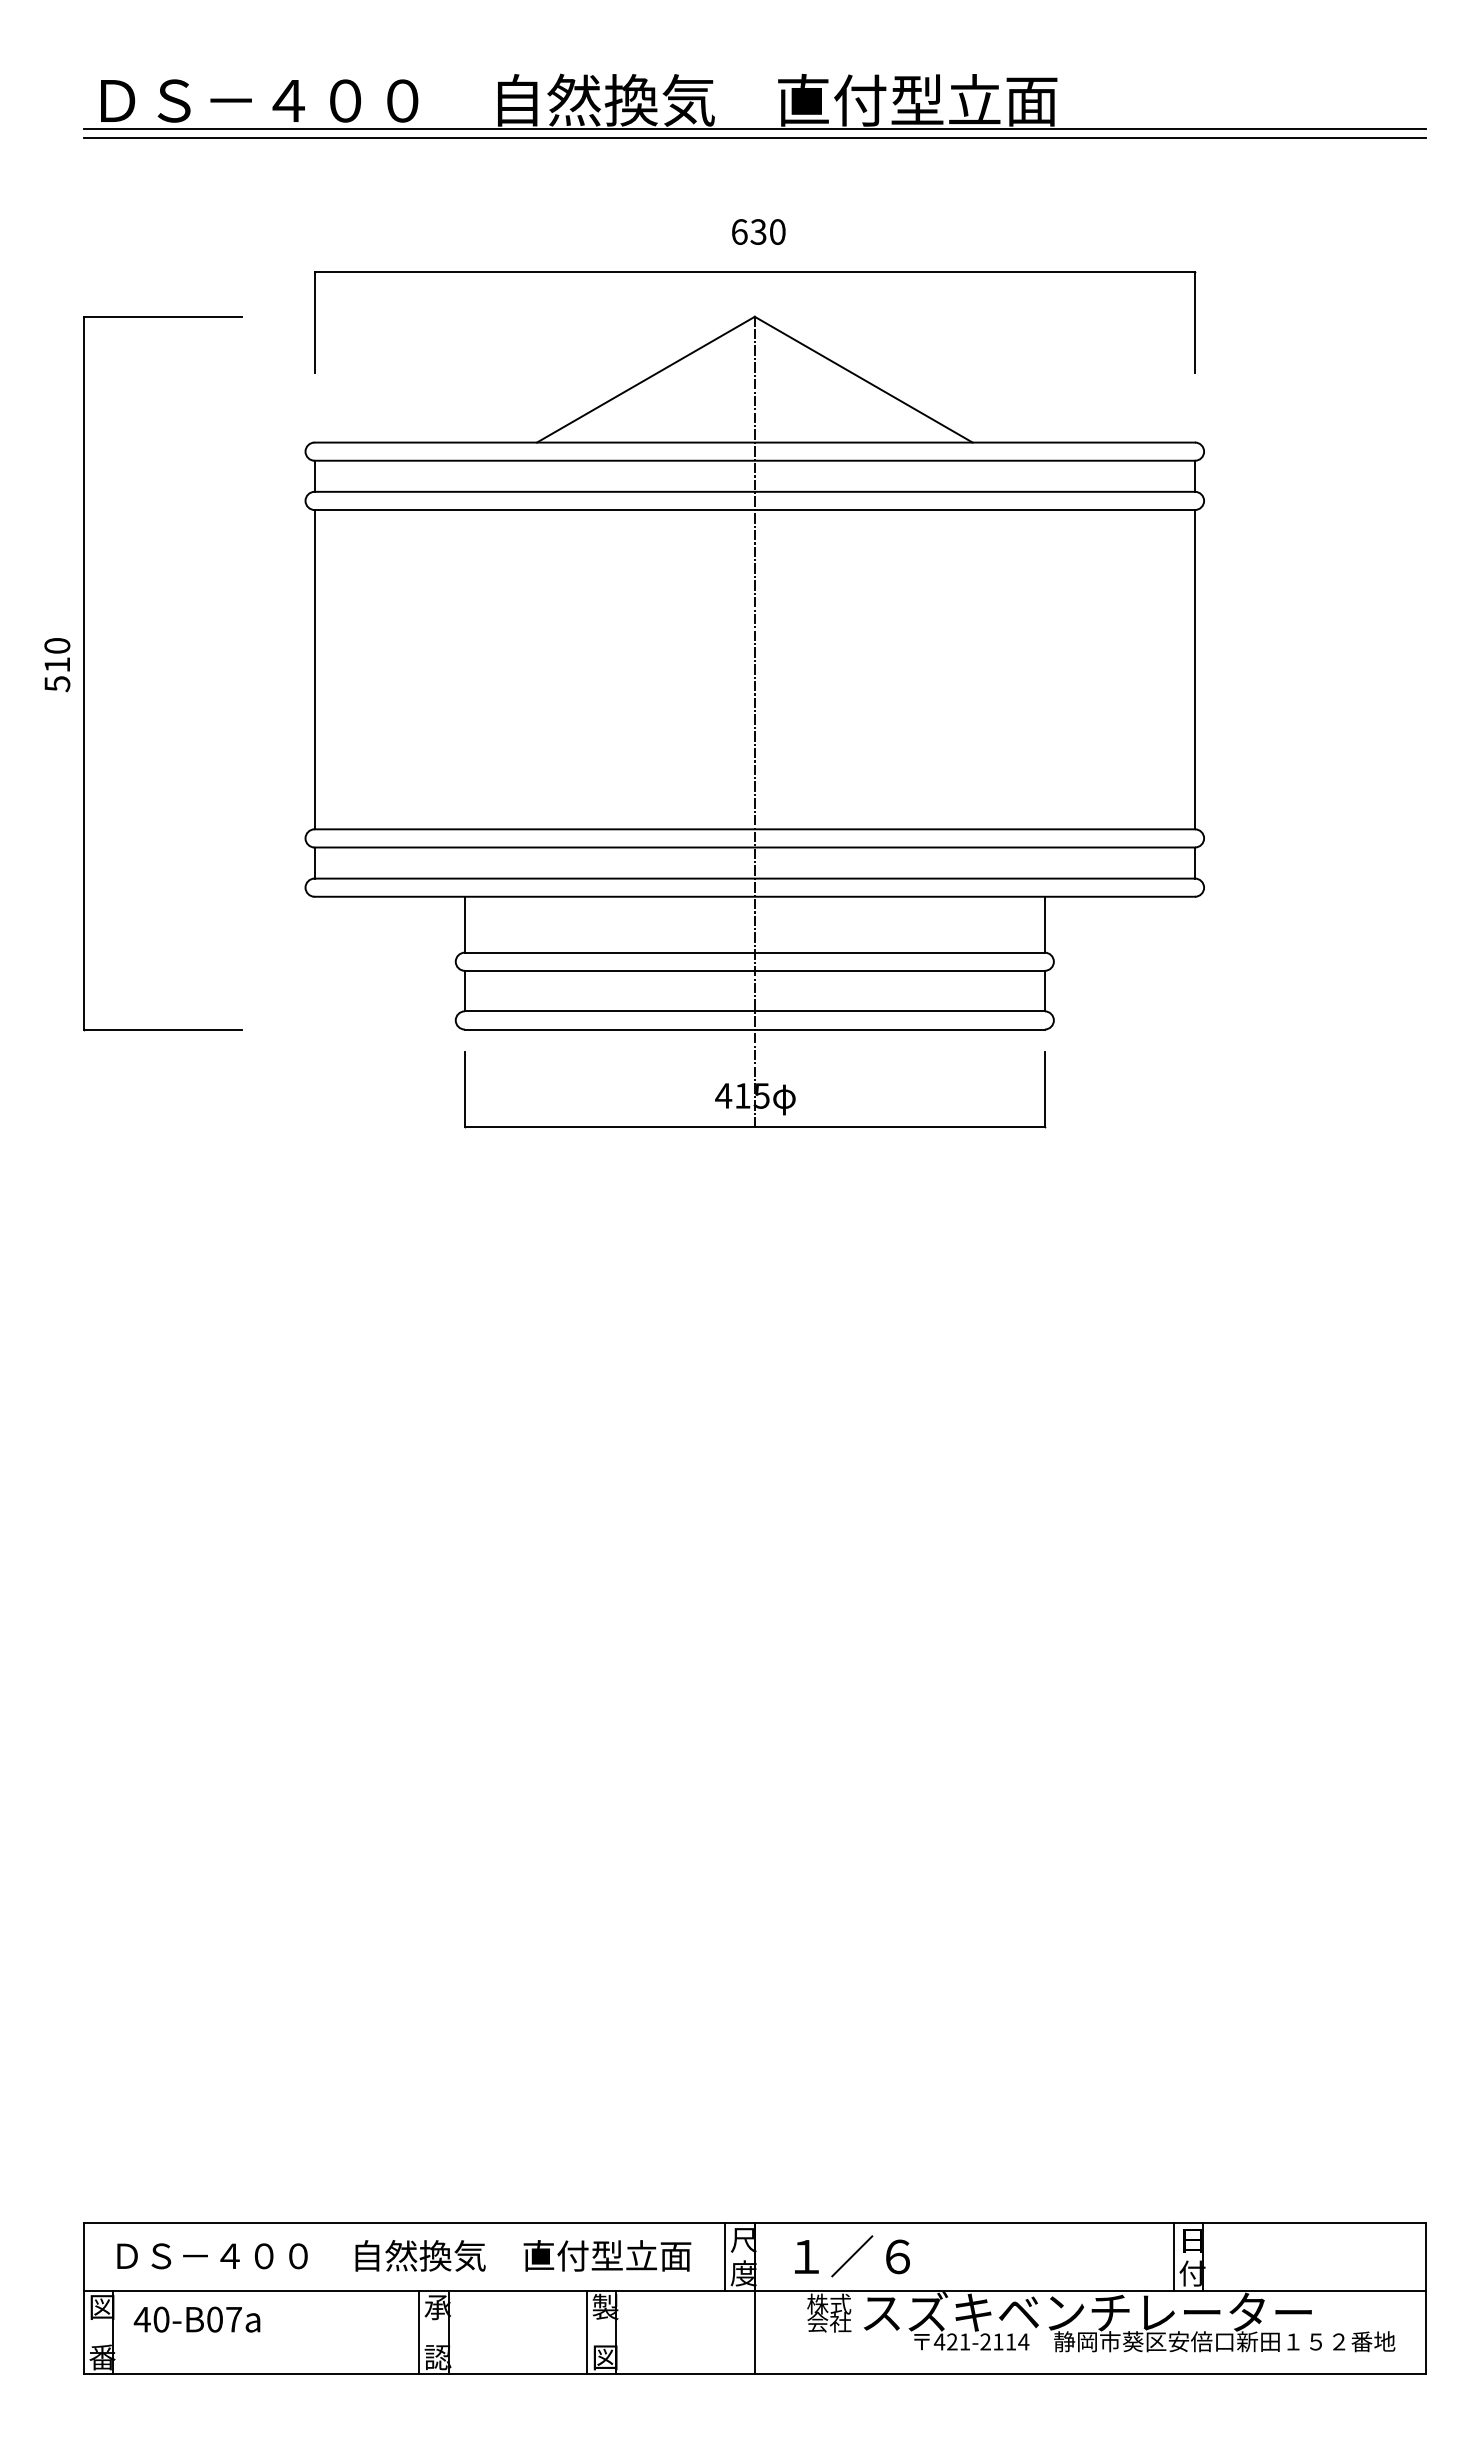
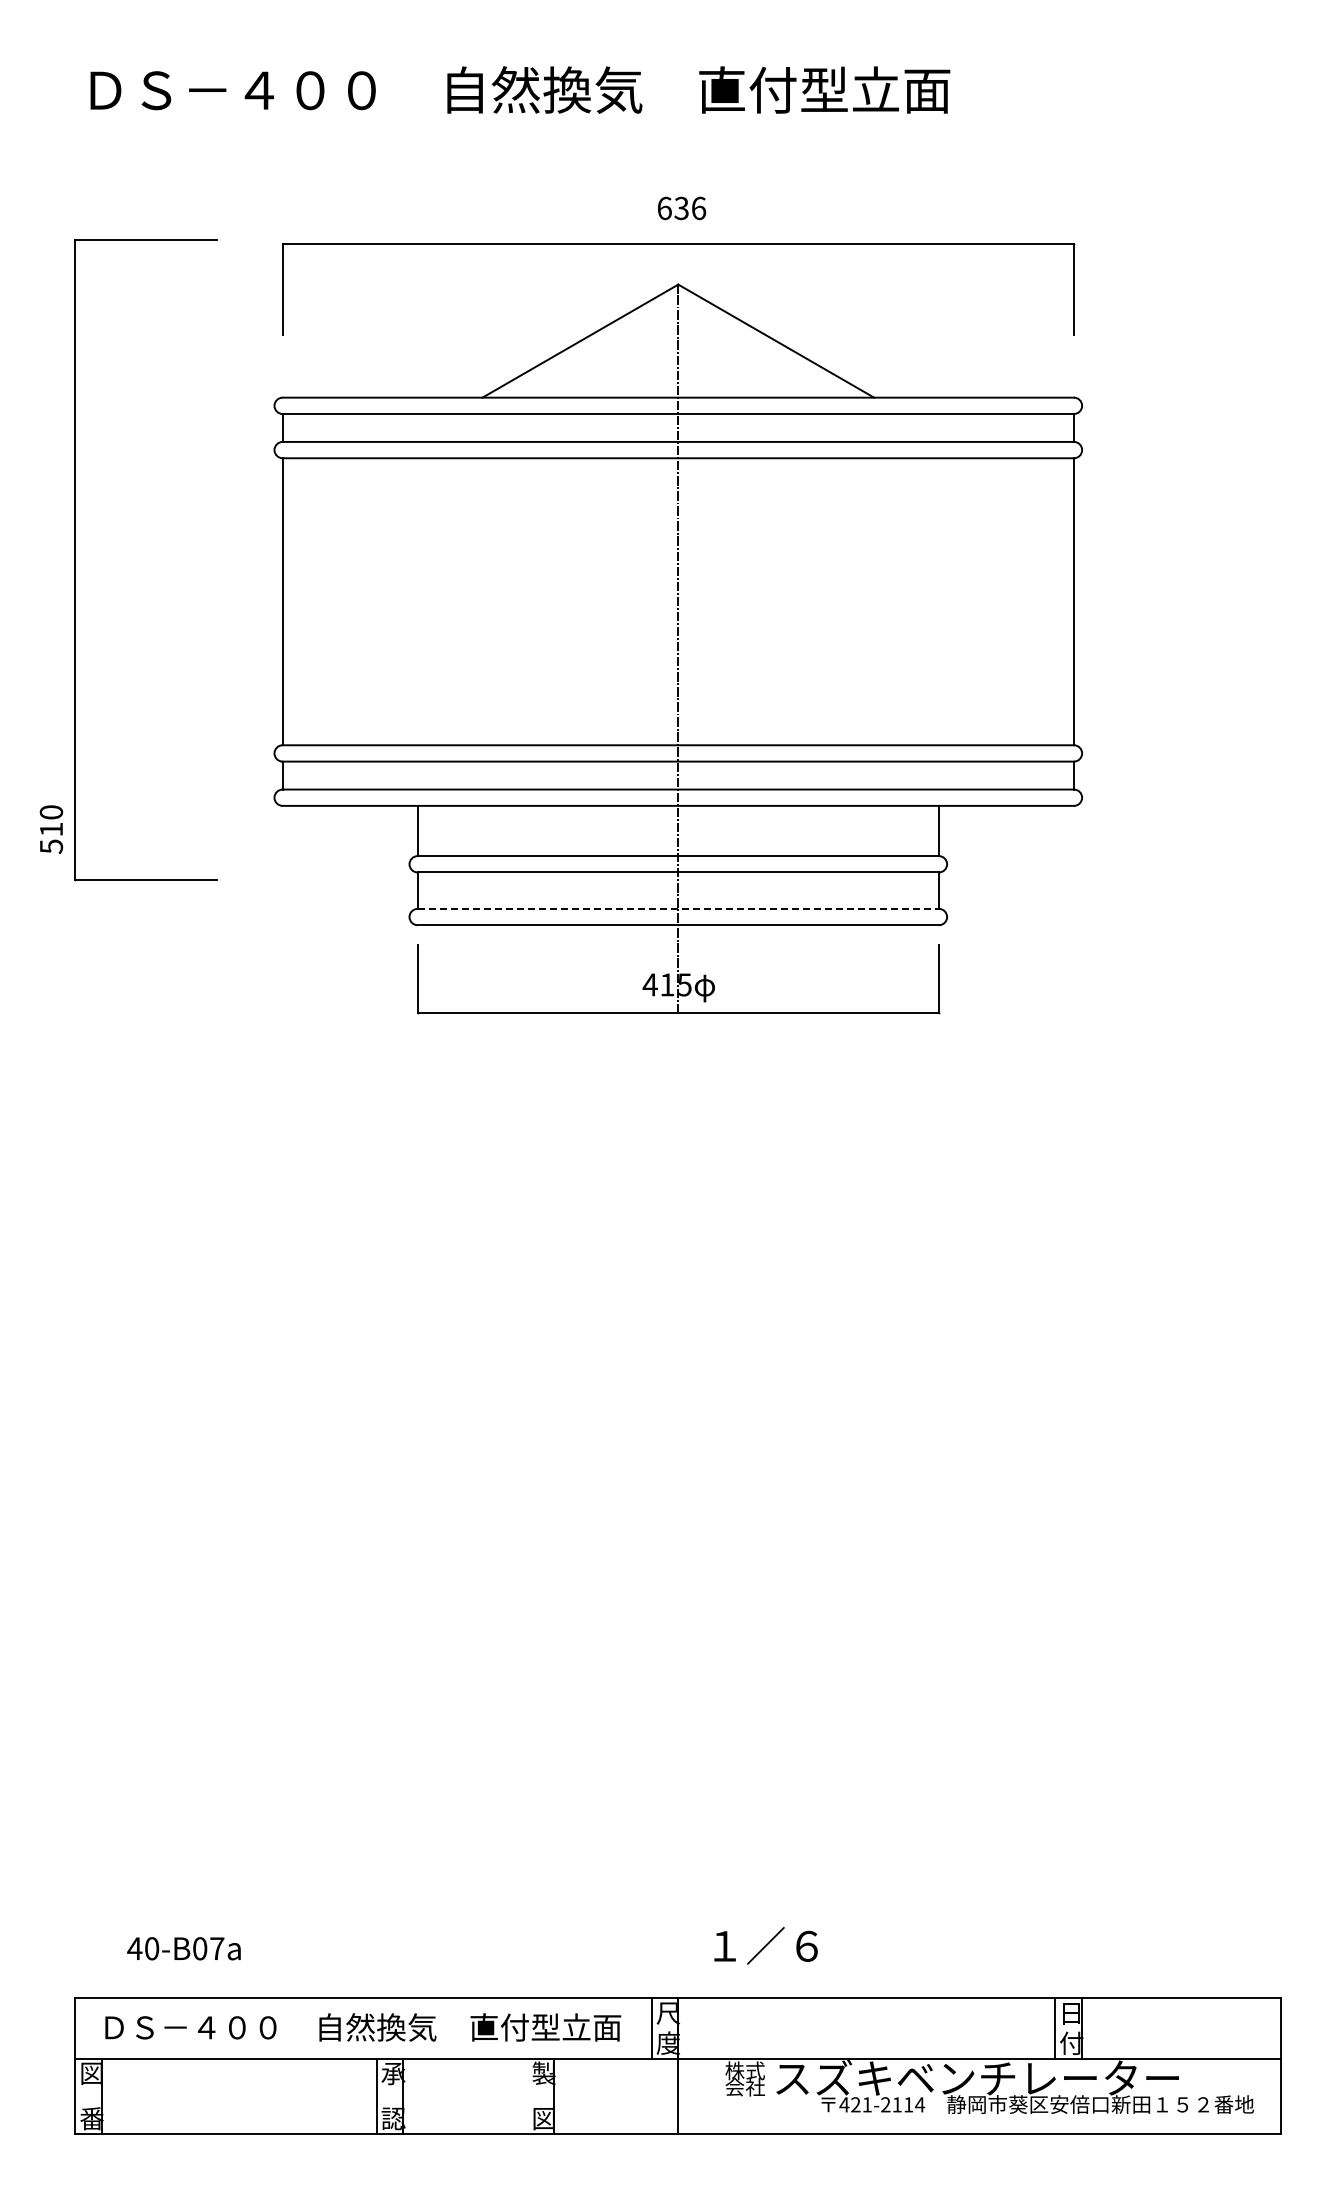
line: (755, 128) -> (678, 115), removed
line: (755, 137) -> (678, 123), removed
text: (778, 232) -> (699, 208), 630 -> 636
text: (57, 664) -> (51, 829), moved
part: (84, 673) -> (75, 560), moved
line: (755, 1010) -> (678, 908), solid -> dashed
text: (851, 2255) -> (765, 1945), moved
text: (196, 2319) -> (183, 1948), moved
line: (587, 2332) -> (527, 2096), removed

